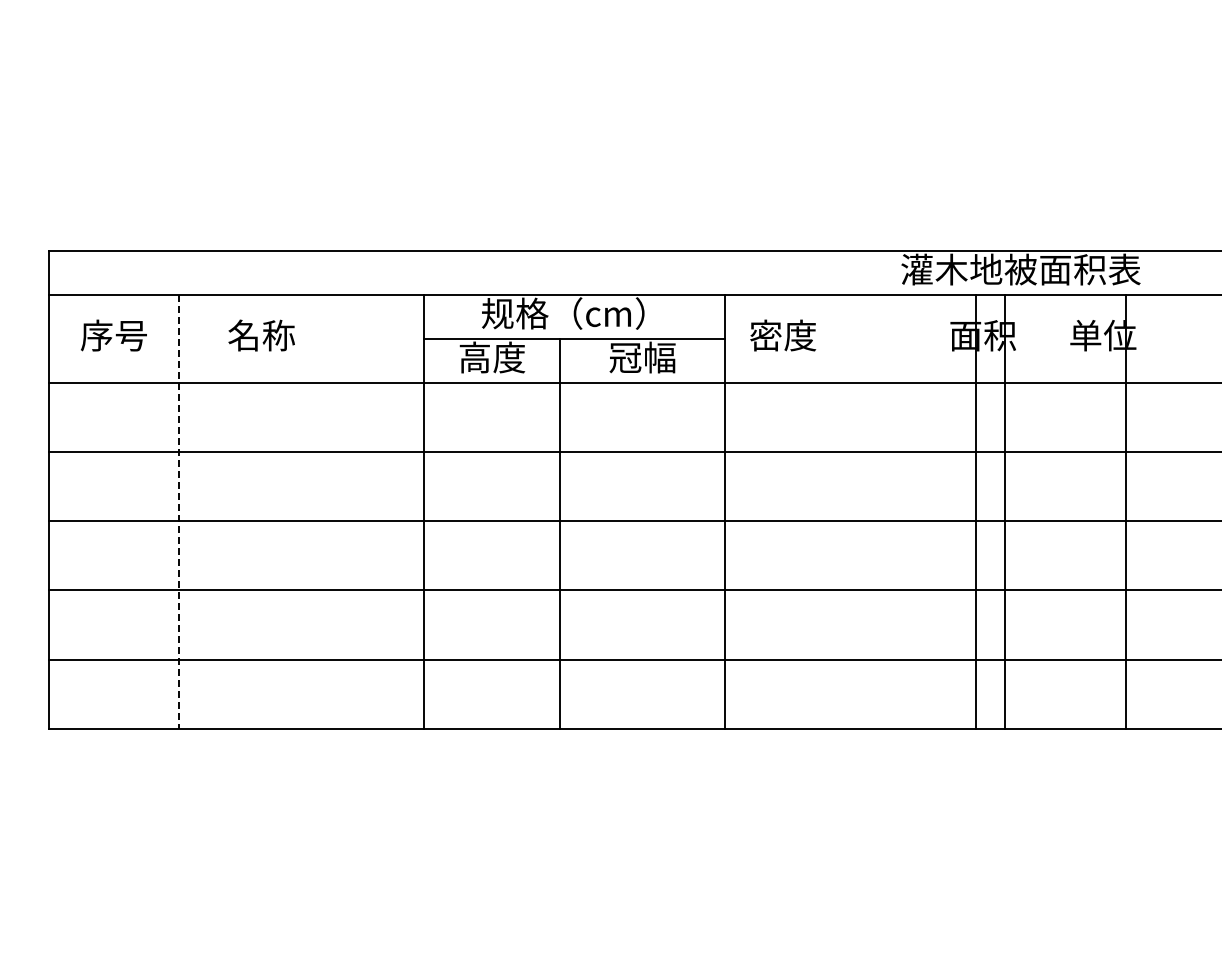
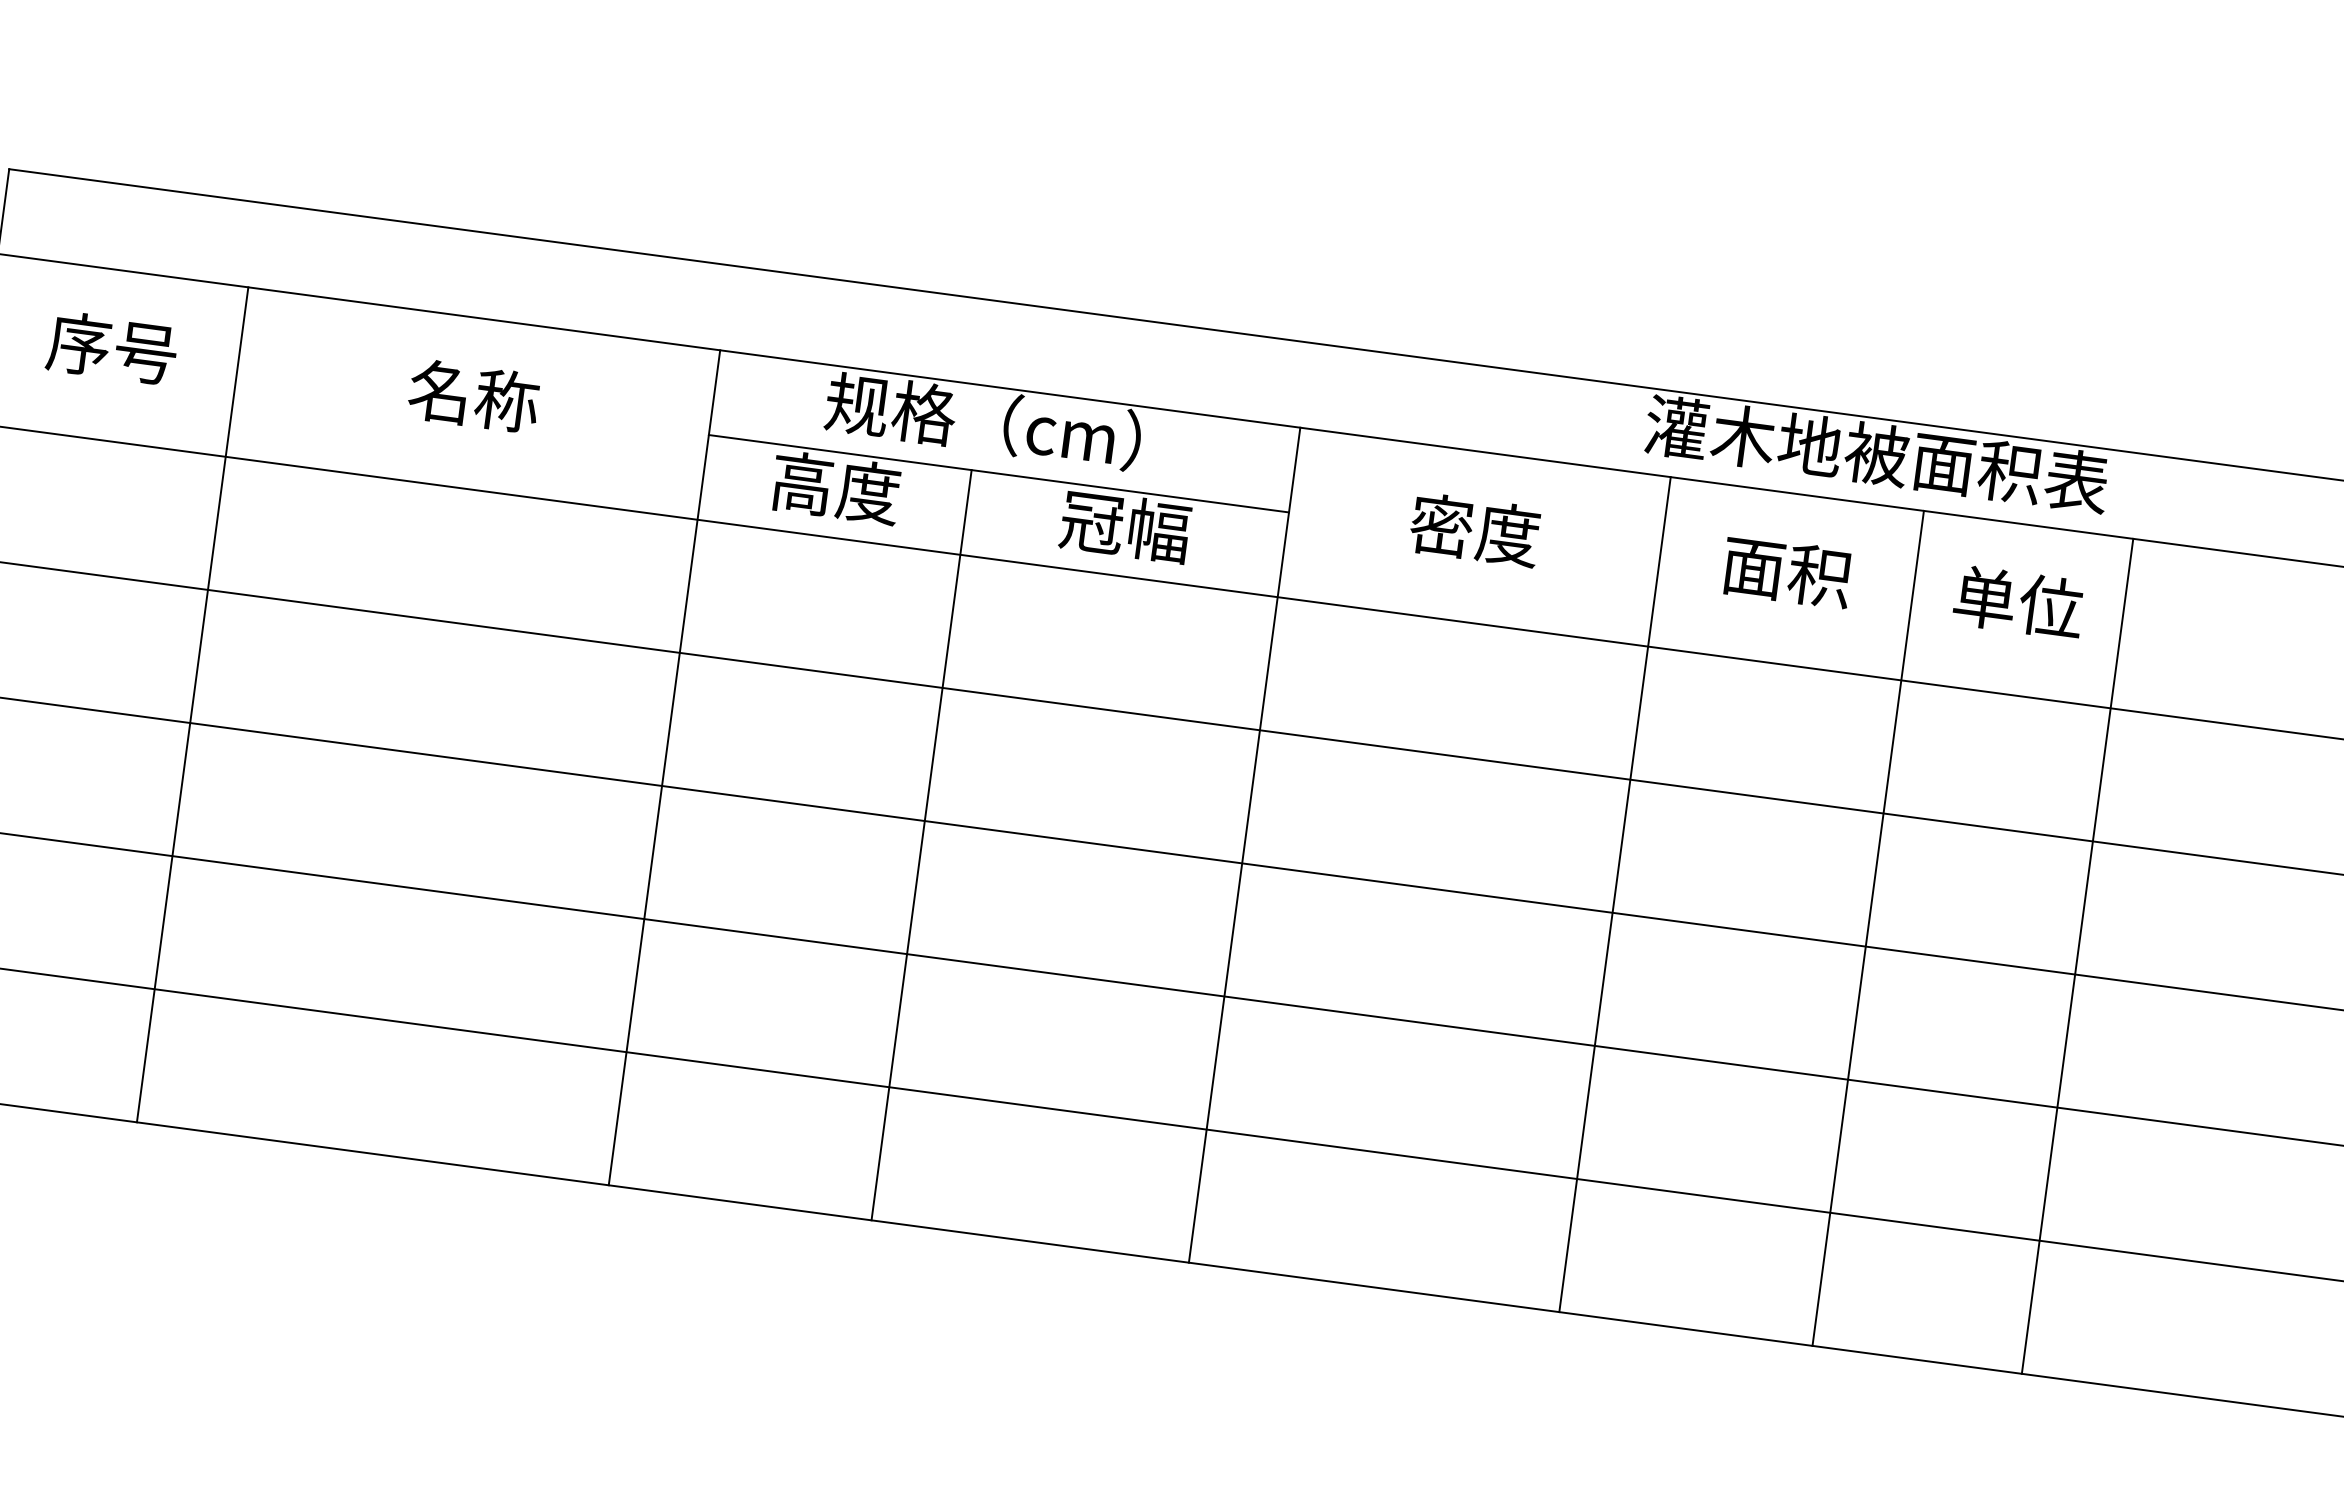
text: (261, 335) -> (473, 396), moved
text: (783, 335) -> (1475, 529), moved
line: (179, 511) -> (193, 703), dashed -> solid
line: (976, 511) -> (1615, 893), moved
line: (1004, 511) -> (1867, 927), moved
line: (1126, 511) -> (2077, 955), moved

